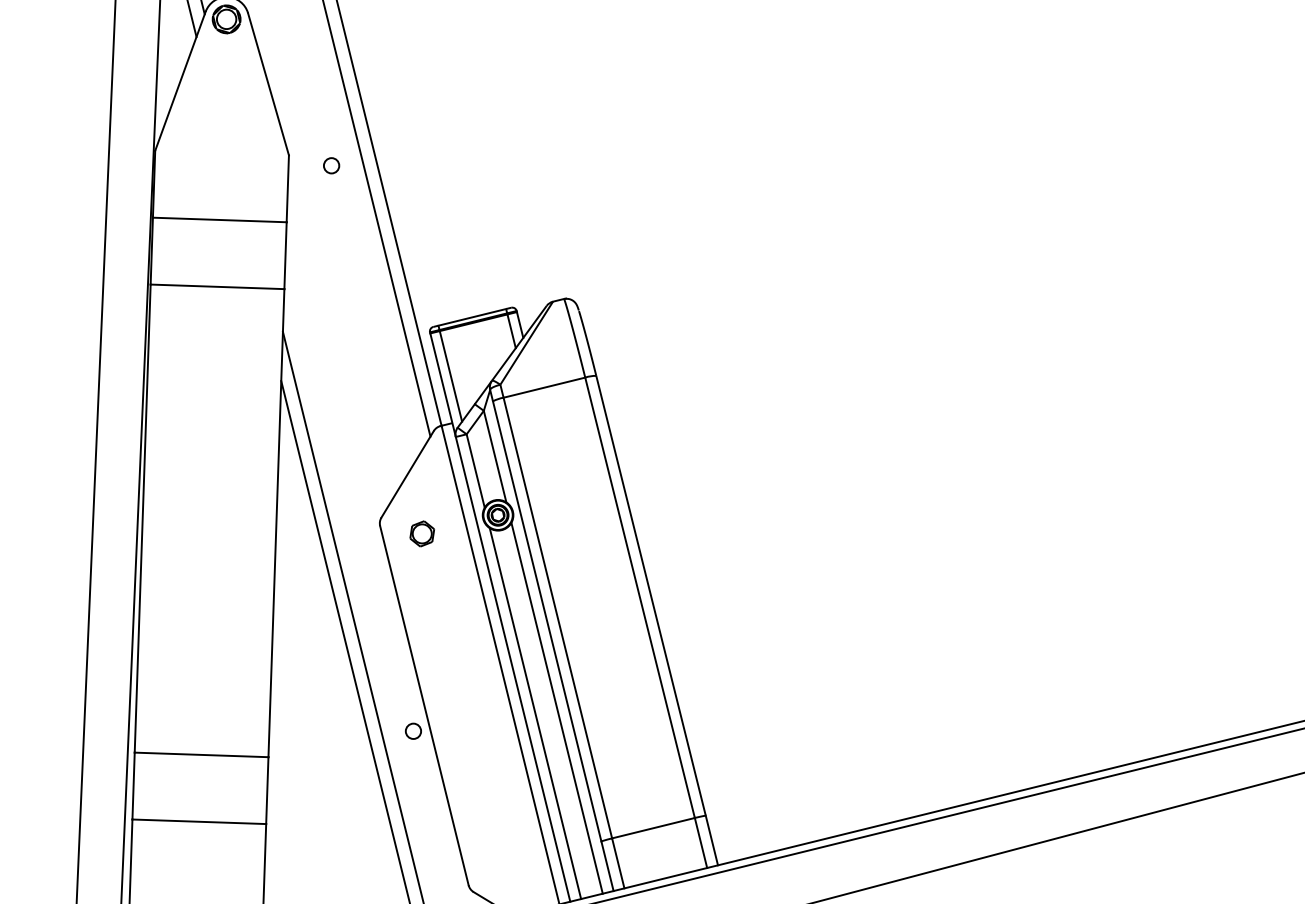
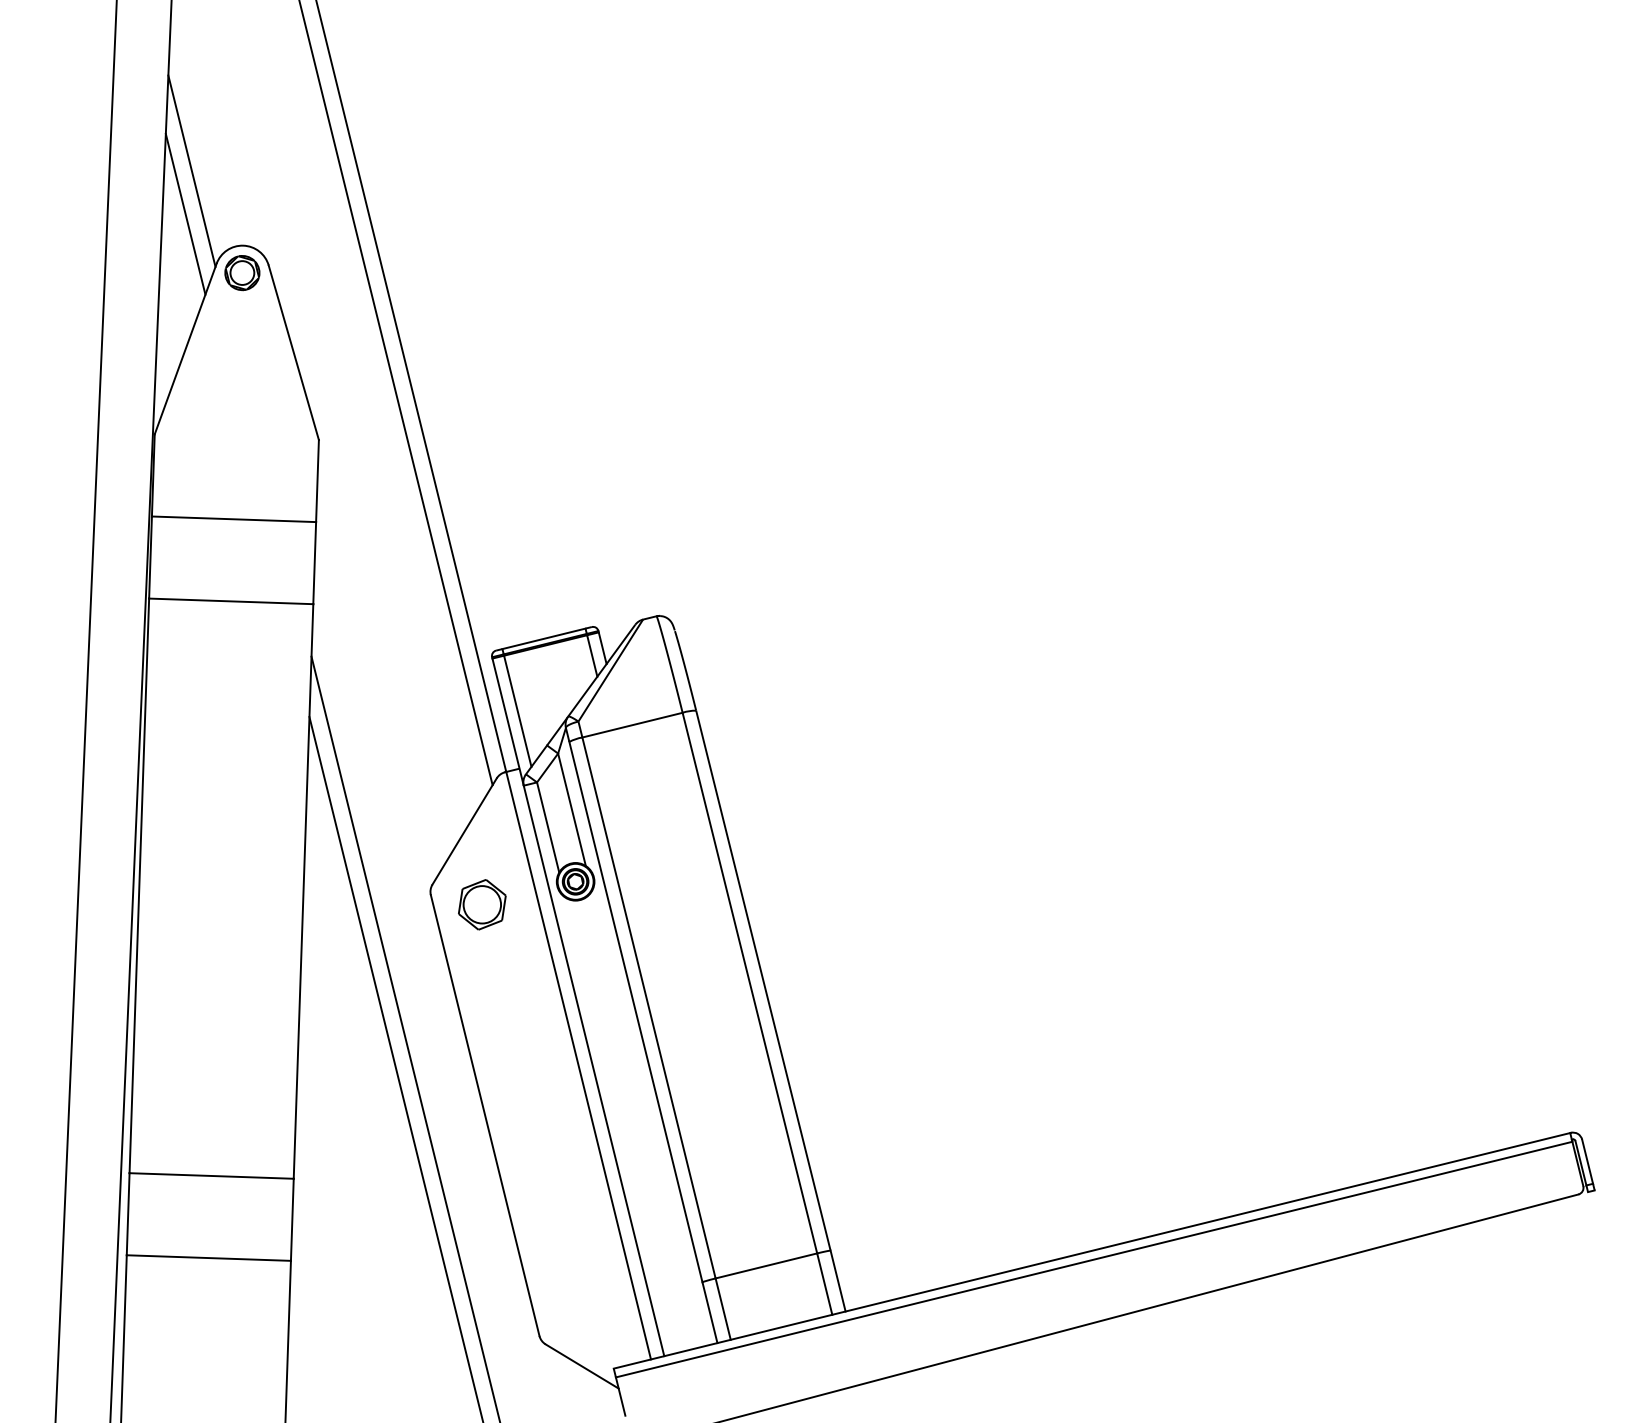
circle: (331, 165) -> (371, 452), removed
part: (422, 533) -> (482, 904), size x1.6
line: (557, 708) -> (648, 1118), removed
line: (535, 712) -> (621, 1124), removed
circle: (413, 730) -> (471, 1146), removed

